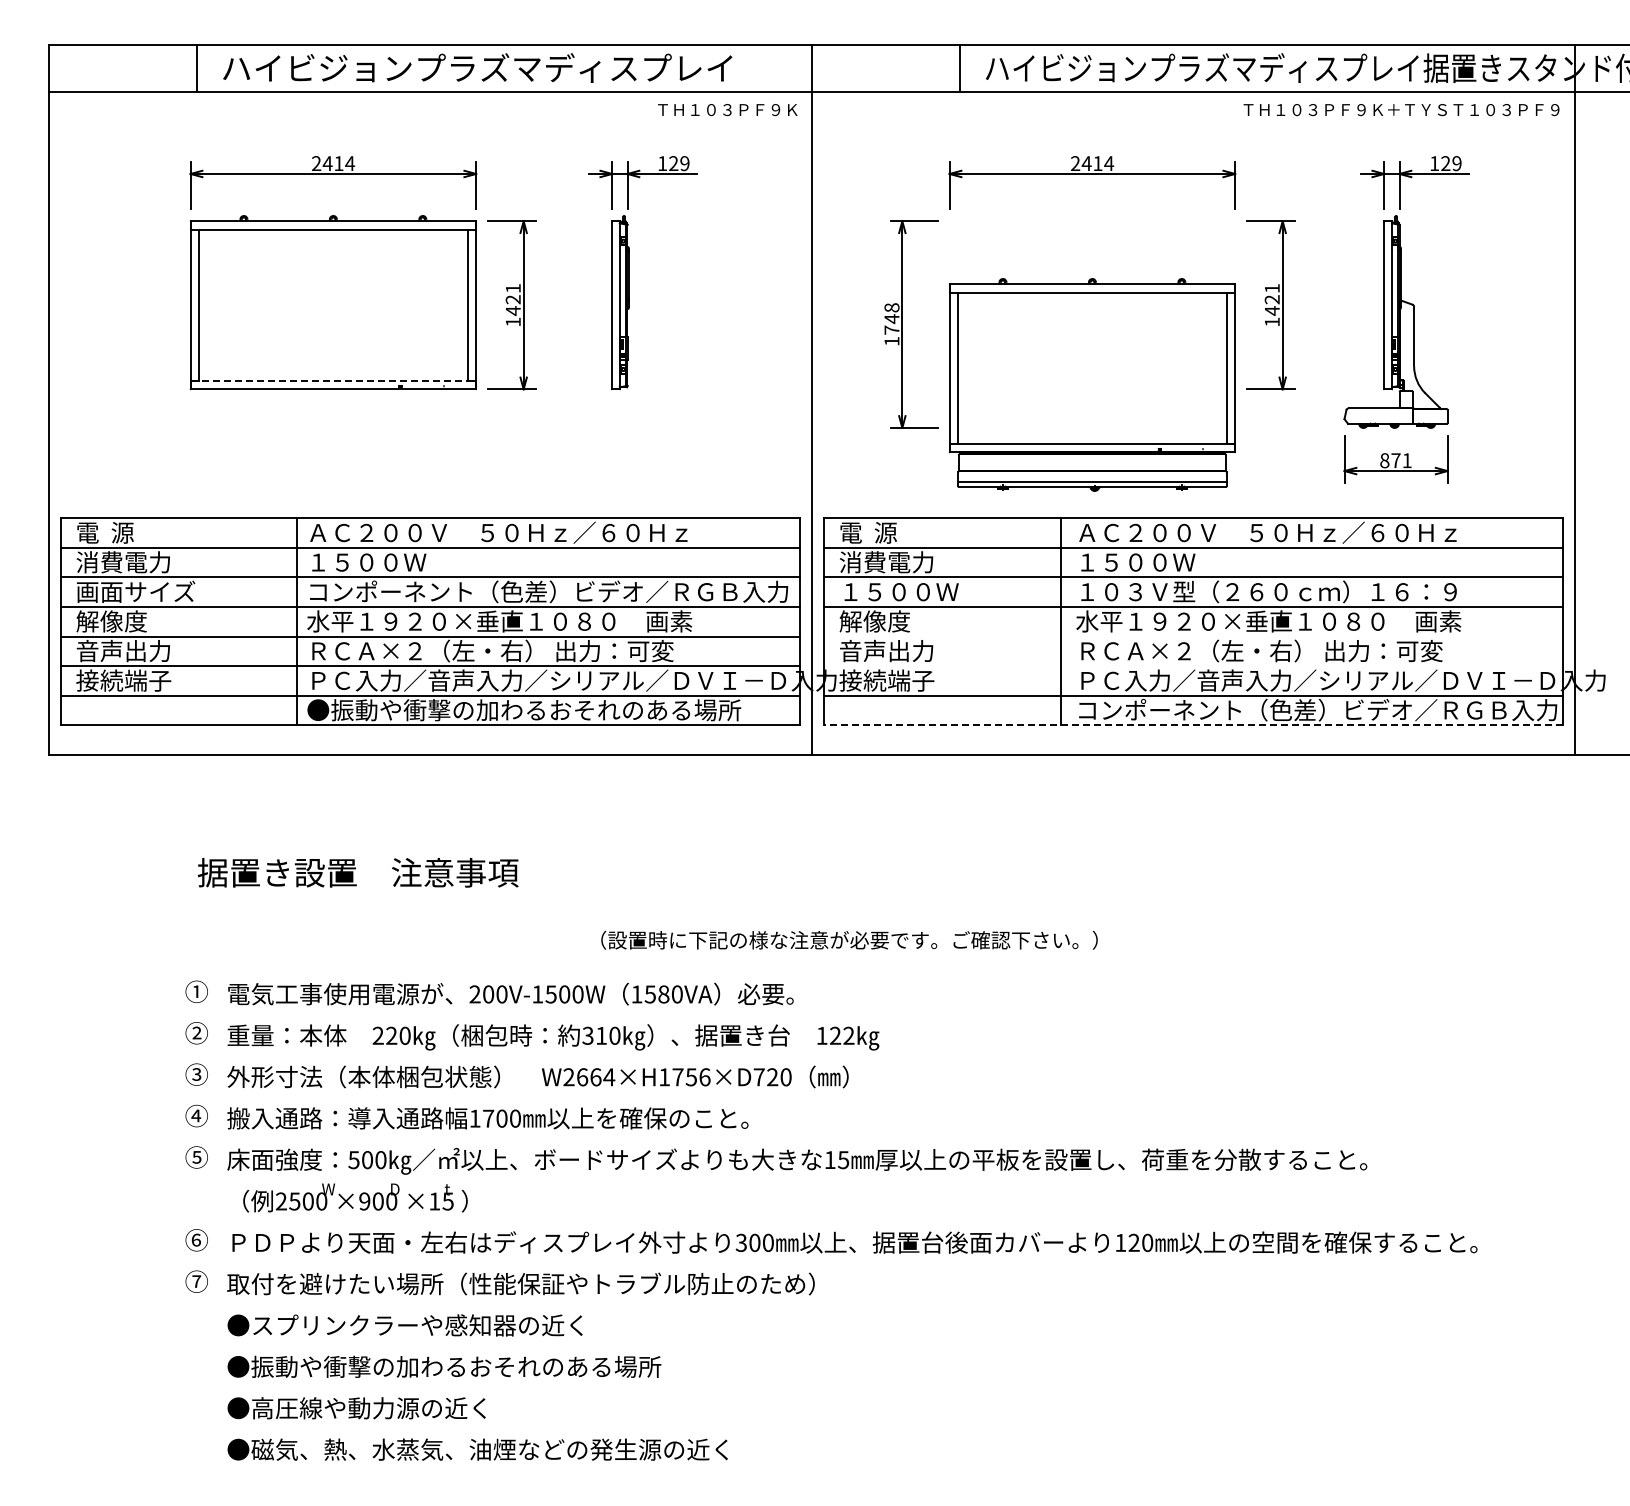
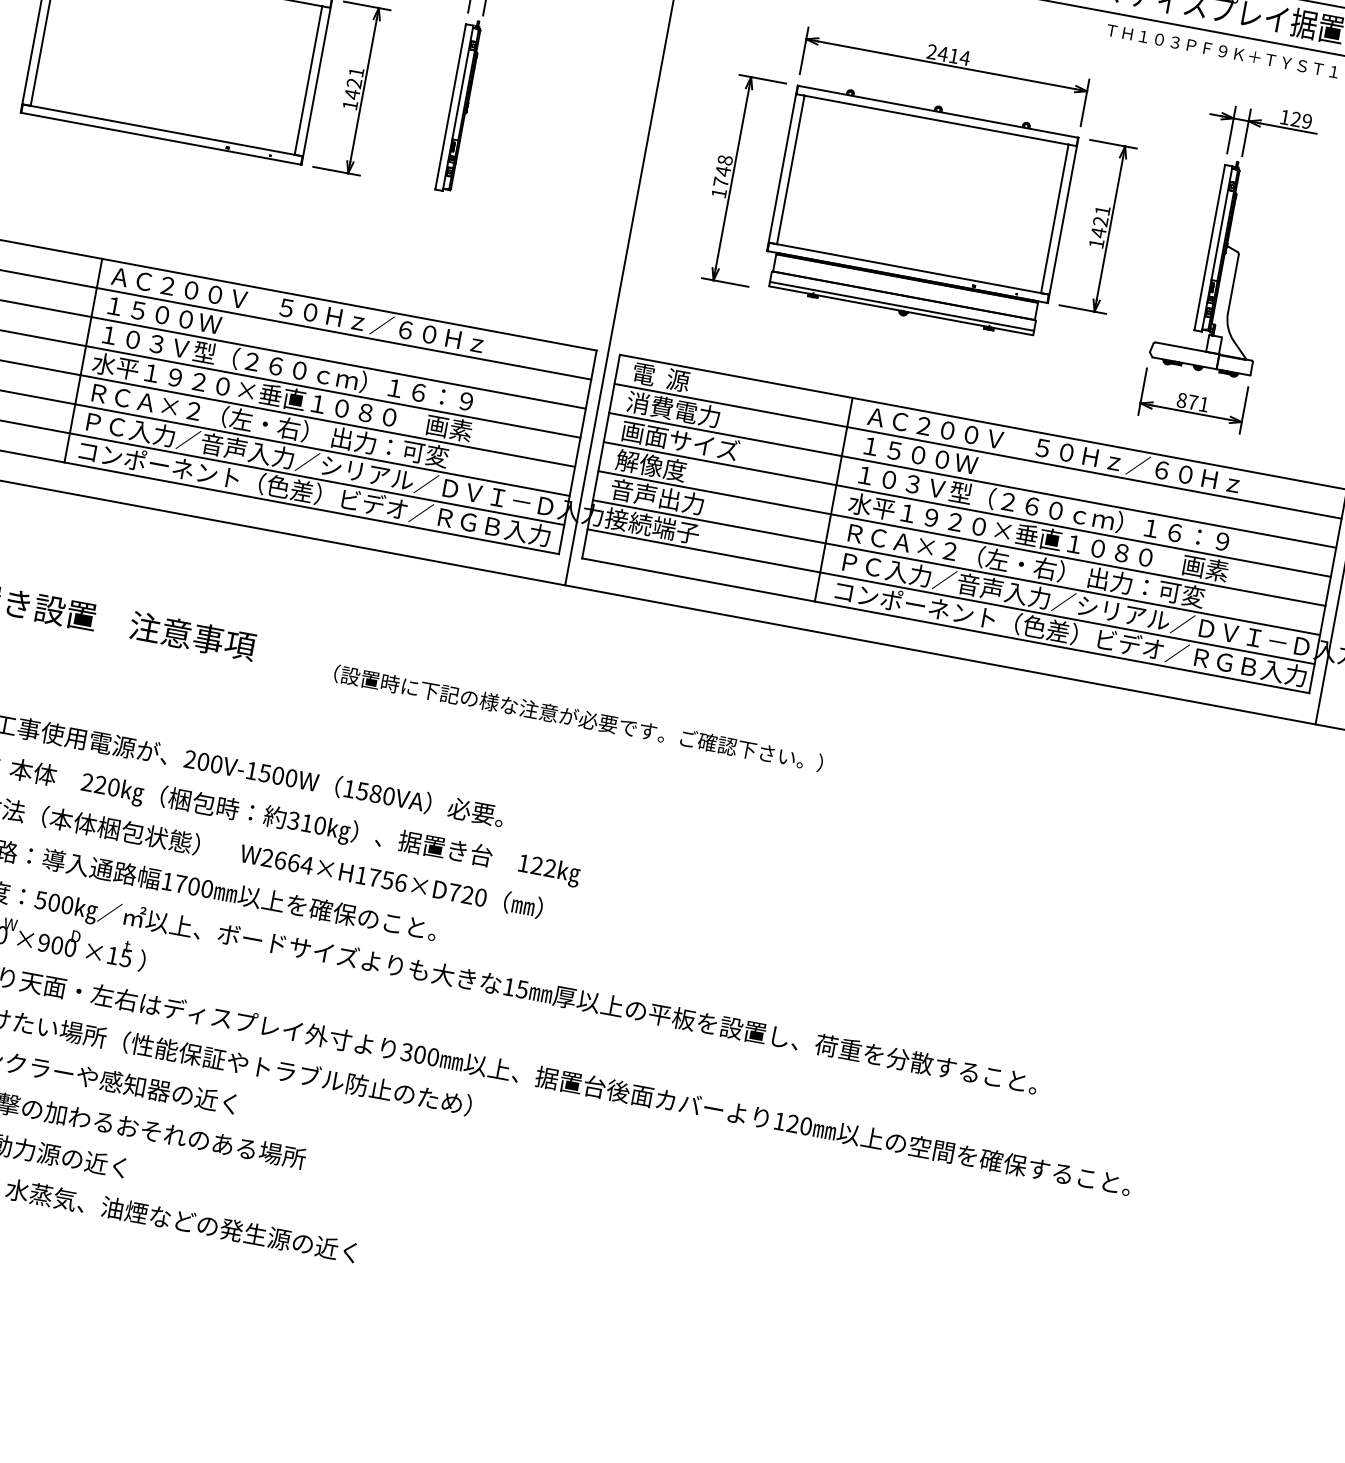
line: (333, 380) -> (162, 130), dashed -> solid
part: (1091, 384) -> (918, 210), moved
text: (549, 591) -> (336, 376), コンポーネント（色差）ビデオ／ＲＧＢ入力 -> １０３Ｖ型（２６０ｃｍ）１６：９
text: (899, 591) -> (680, 440), １５００Ｗ -> 画面サイズ
line: (1193, 636) -> (961, 538), added
line: (1193, 666) -> (956, 567), added
text: (547, 709) -> (313, 492), ●振動や衝撃の加わるおそれのある場所 -> コンポーネント（色差）ビデオ／ＲＧＢ入力
line: (1193, 725) -> (945, 625), dashed -> solid
text: (849, 939) -> (578, 717), moved

